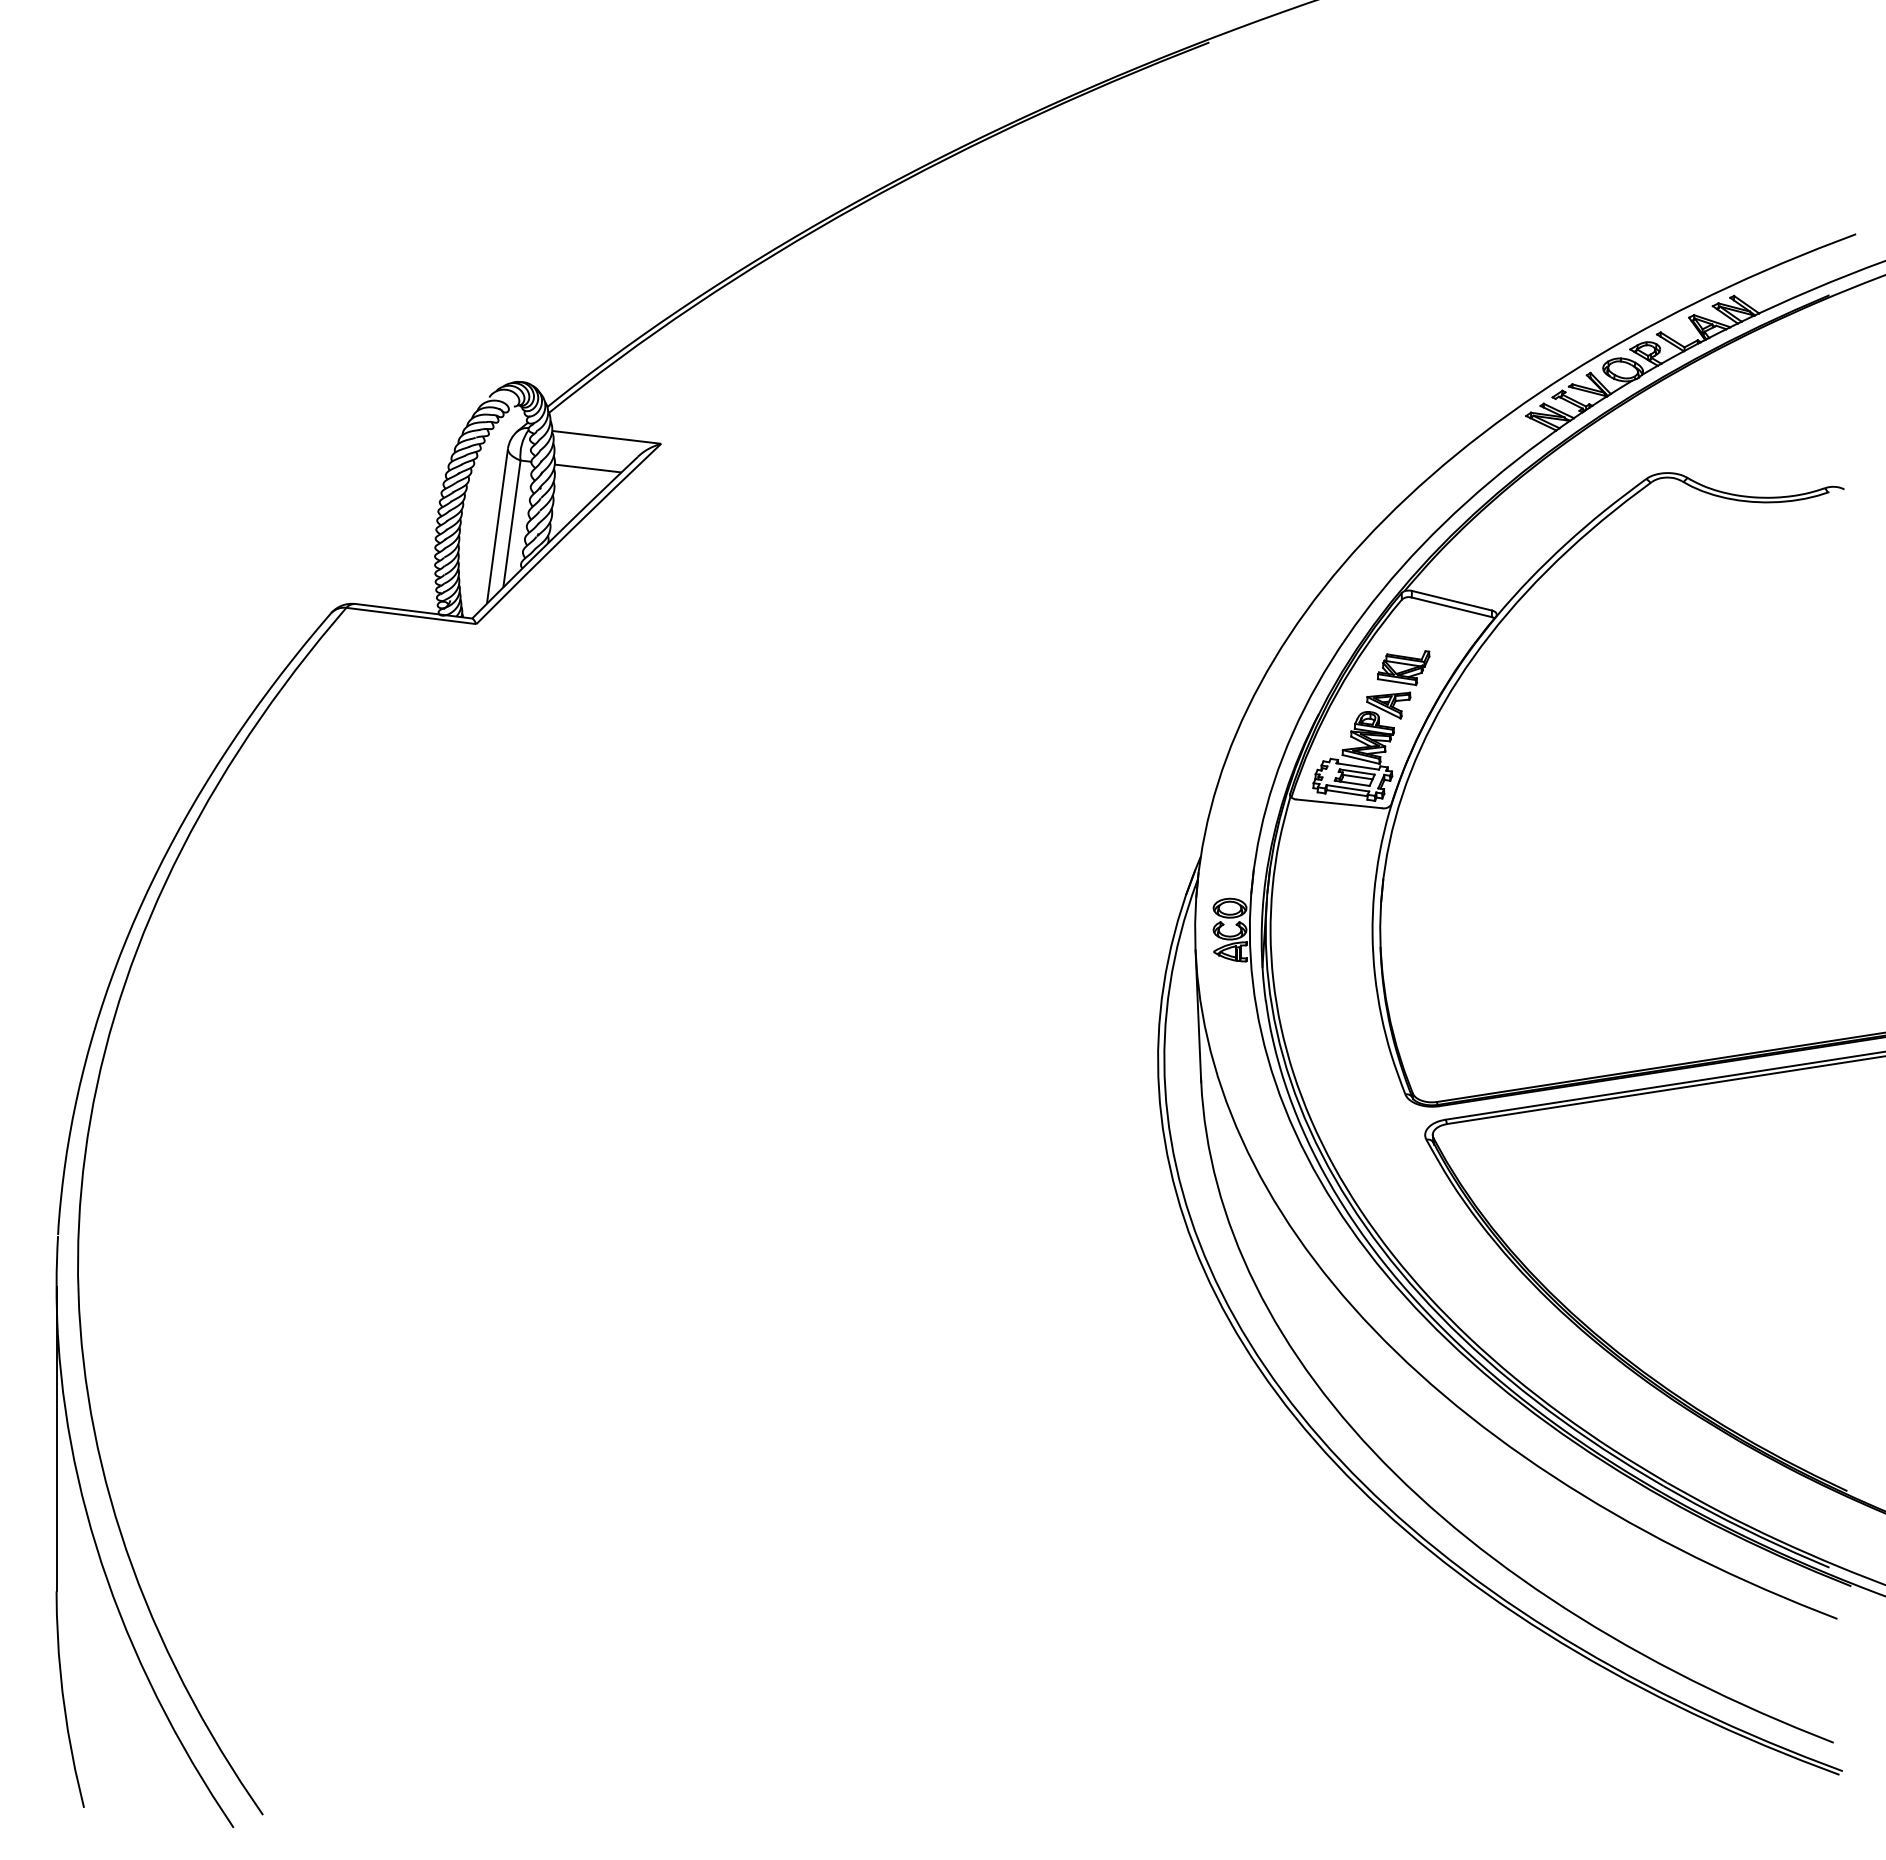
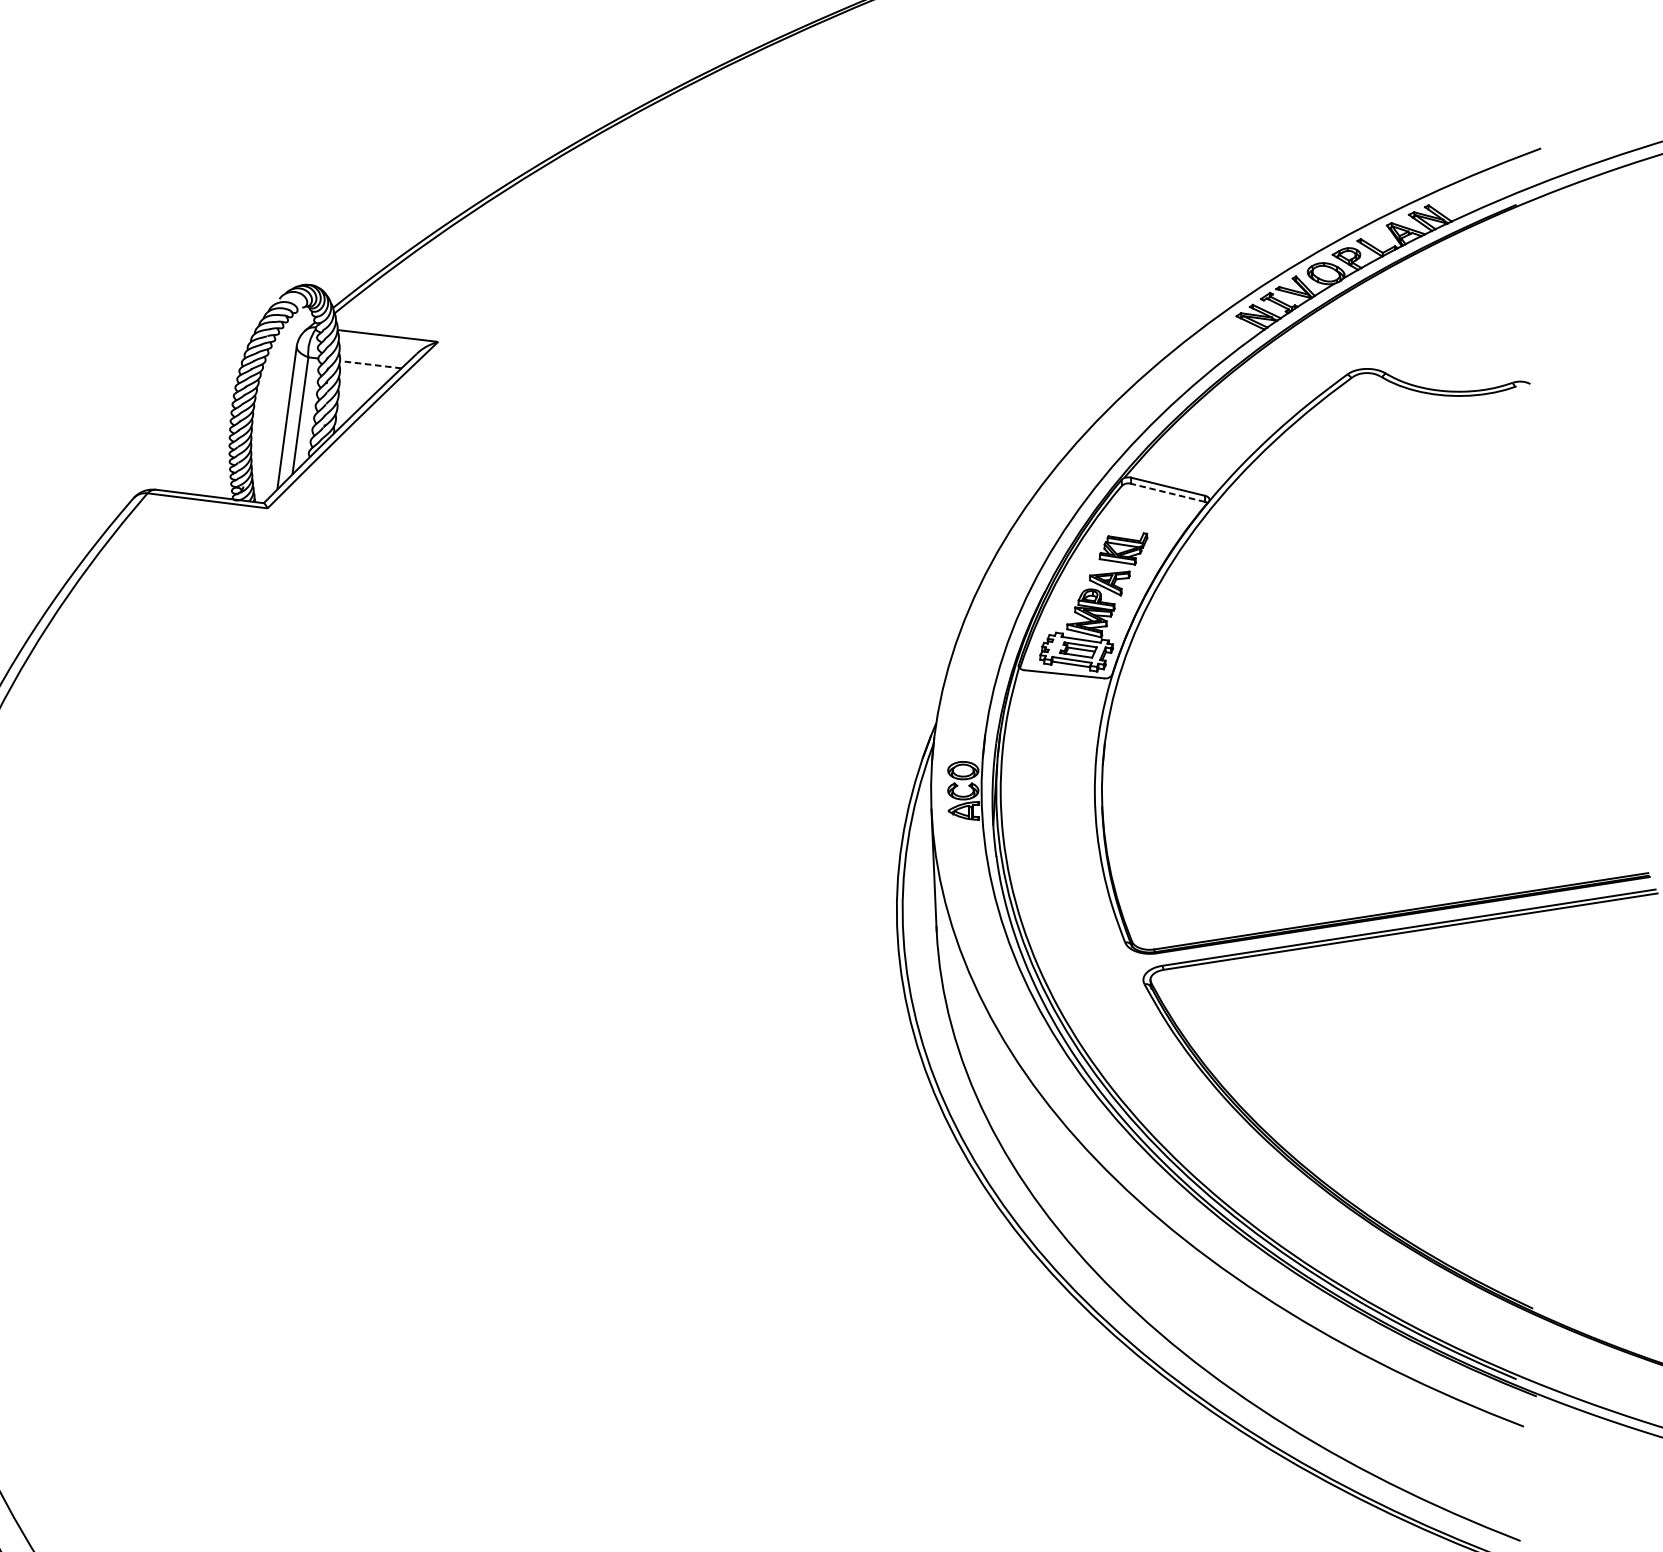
line: (586, 468) -> (369, 364), solid -> dashed
line: (1451, 607) -> (1167, 493), solid -> dashed

